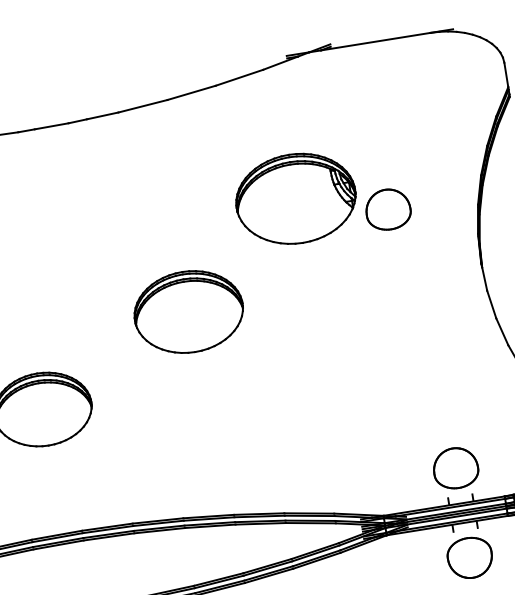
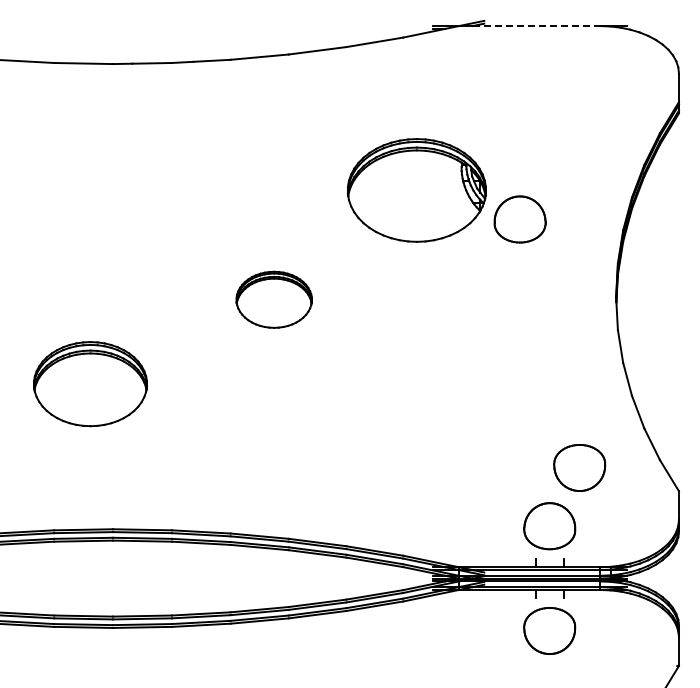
line: (375, 42) -> (536, 26), solid -> dashed
part: (188, 311) -> (273, 299), size x0.6
part: (473, 413) -> (579, 467), added

